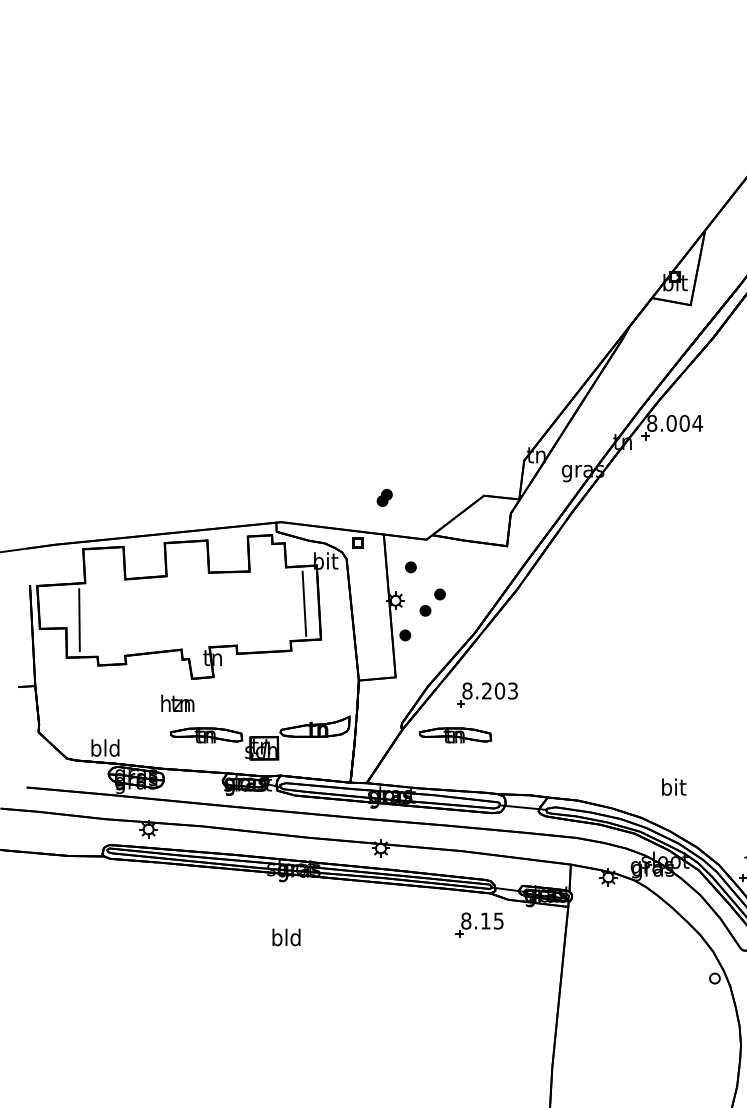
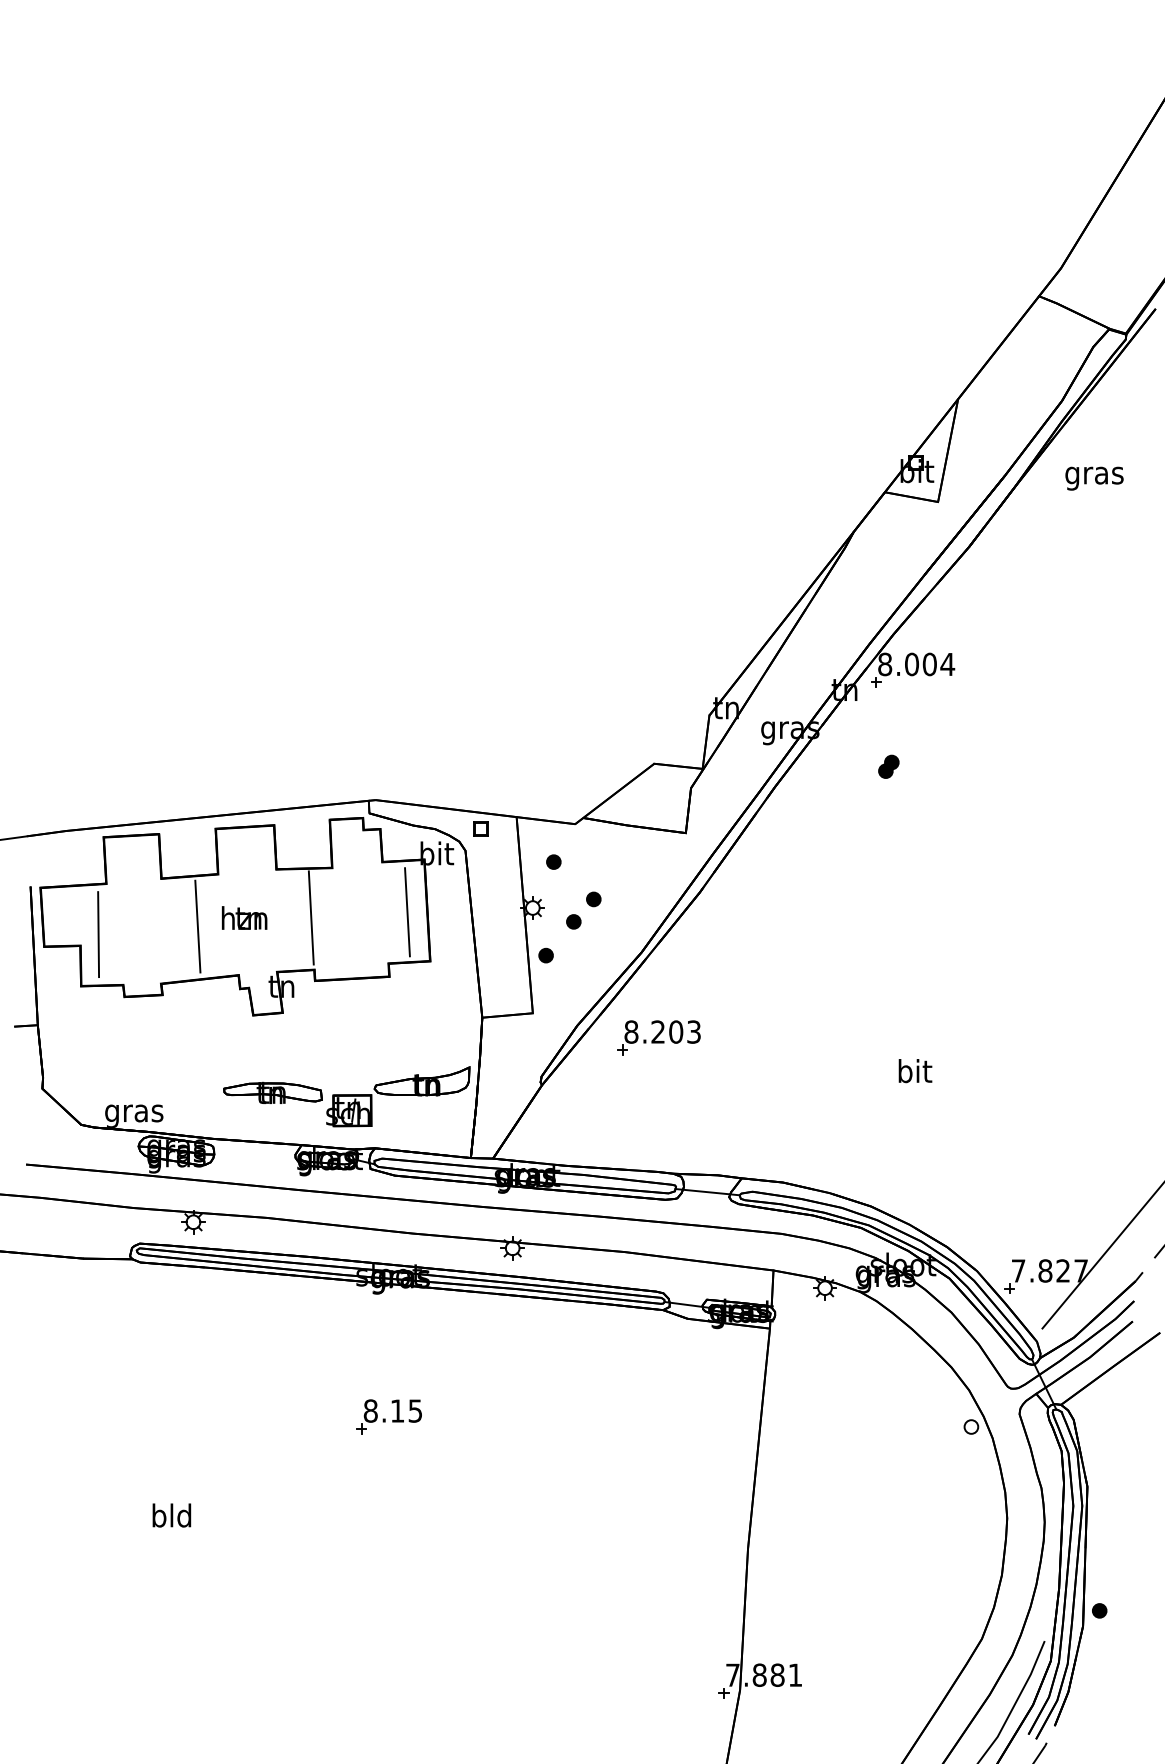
part: (384, 497) -> (888, 766), moved
line: (233, 607) -> (310, 917), added
line: (151, 614) -> (197, 926), added
text: (177, 703) -> (244, 917), moved
part: (455, 735) -> (614, 1092), removed
text: (105, 749) -> (134, 1112), bld -> gras
text: (674, 787) -> (915, 1071), moved
part: (479, 925) -> (388, 1416), moved
text: (286, 937) -> (171, 1515), moved

